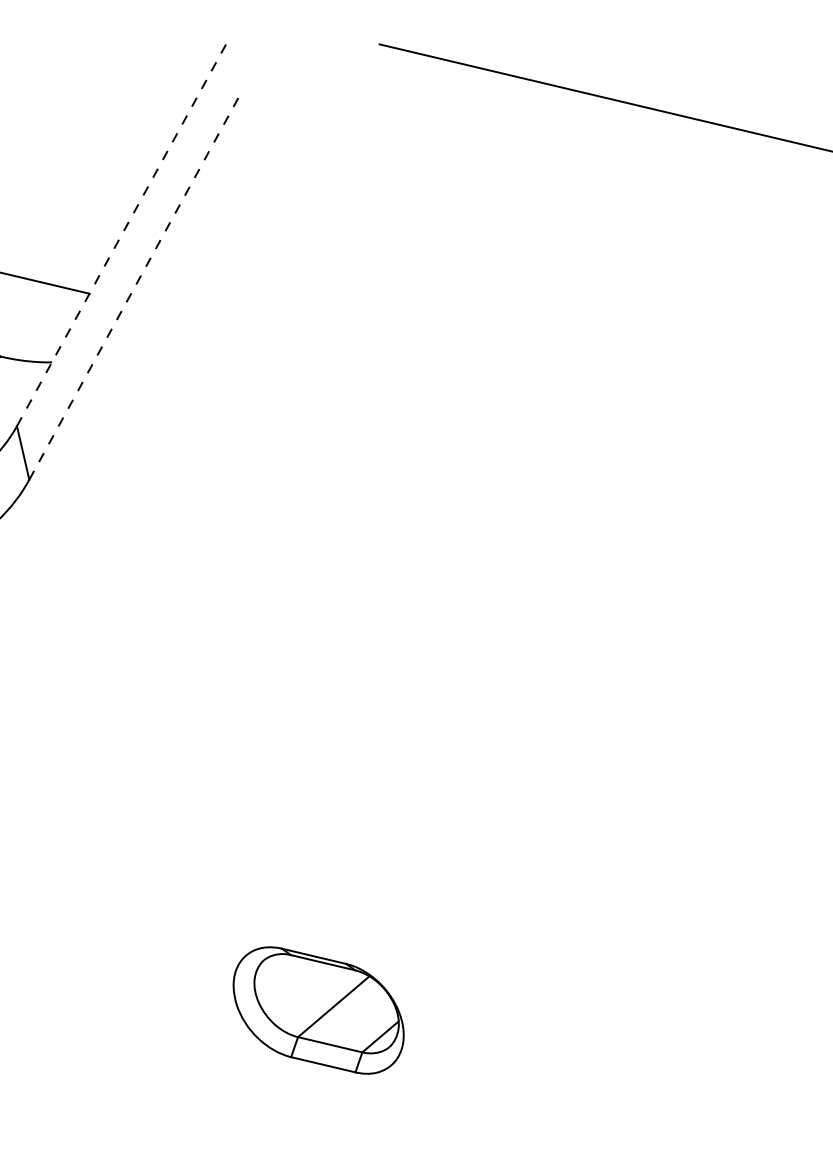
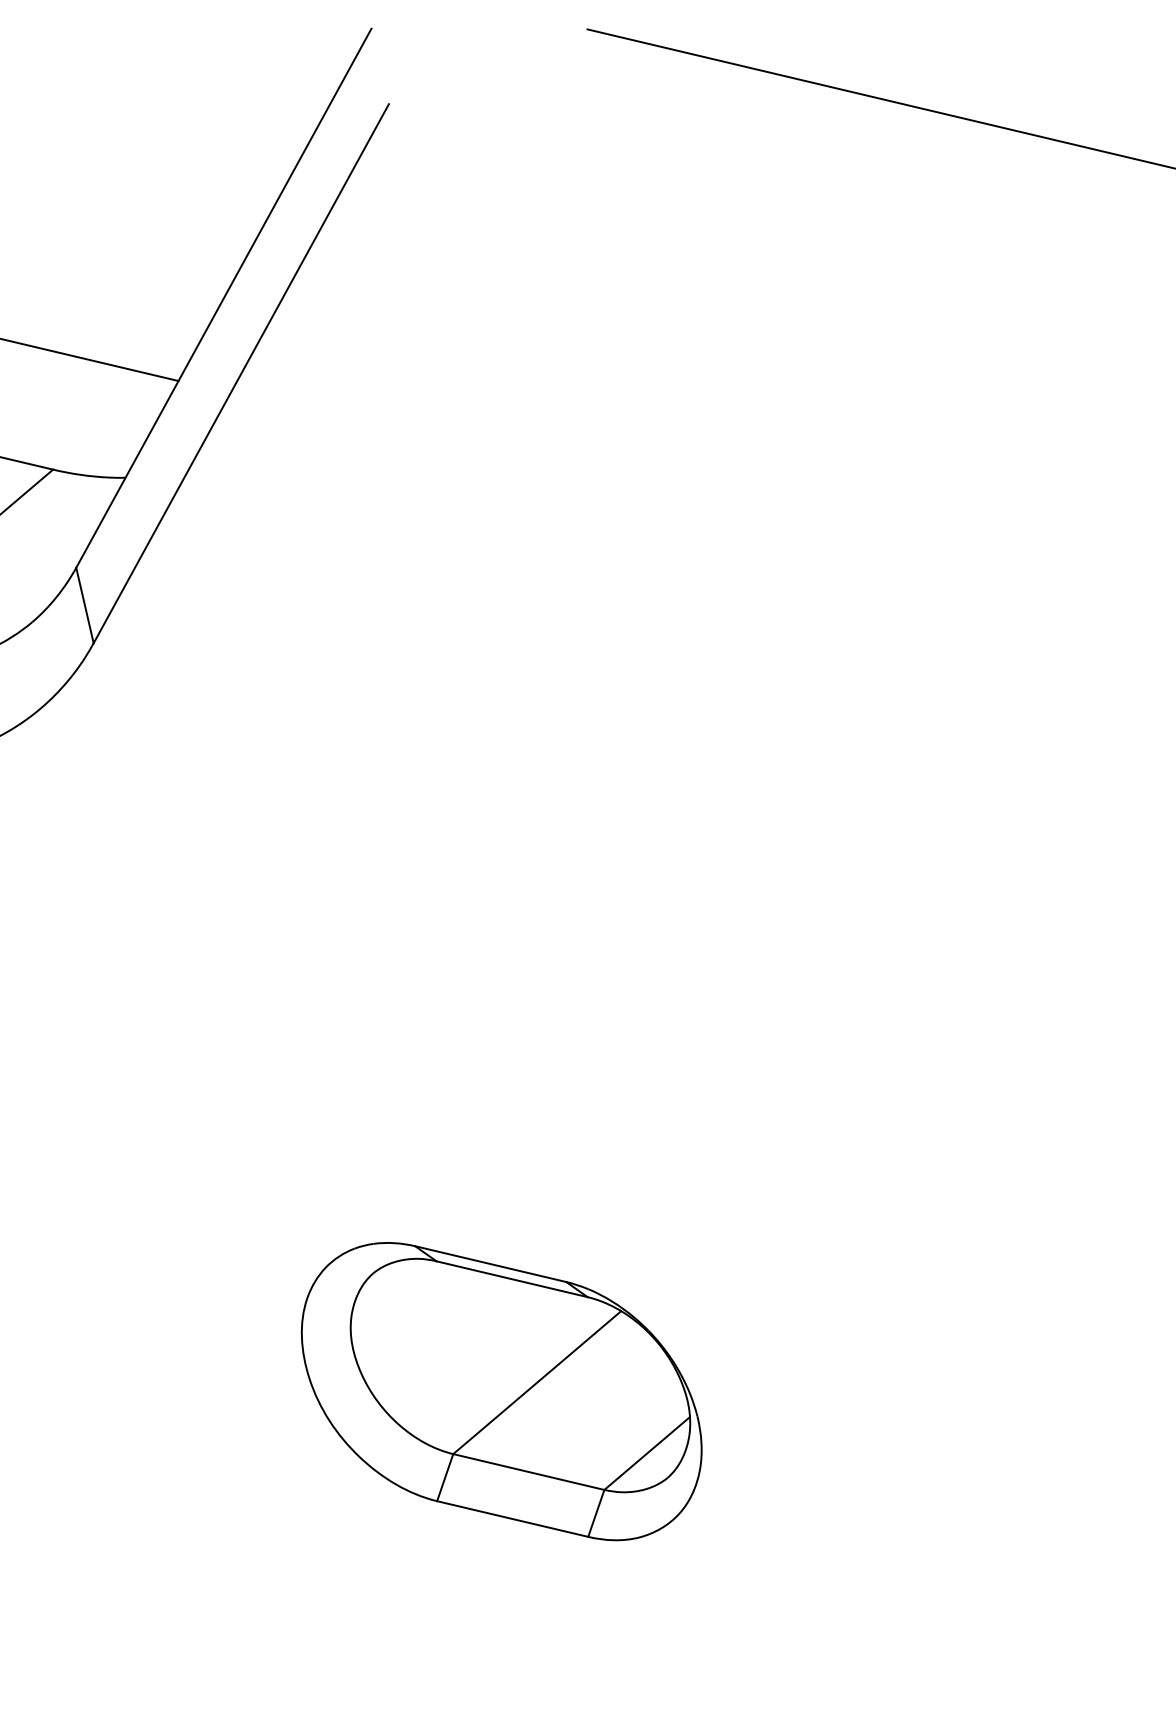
line: (122, 234) -> (224, 297), dashed -> solid
line: (134, 288) -> (241, 373), dashed -> solid
part: (318, 1010) -> (501, 1391), size x1.67

